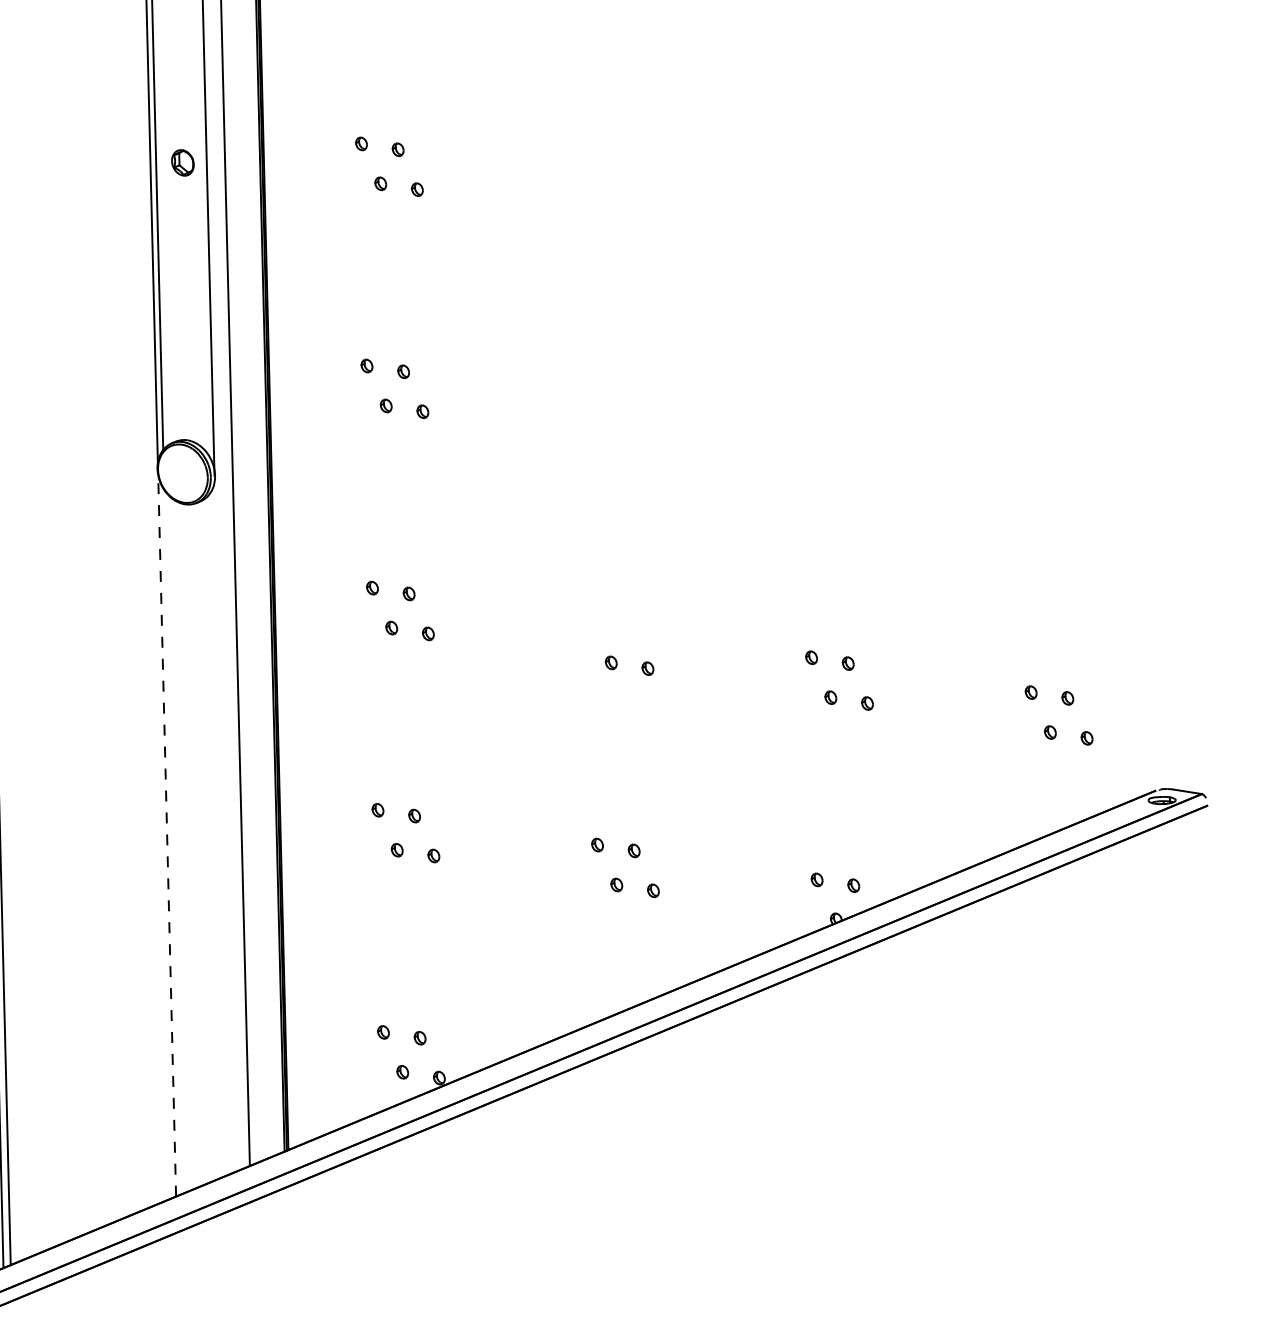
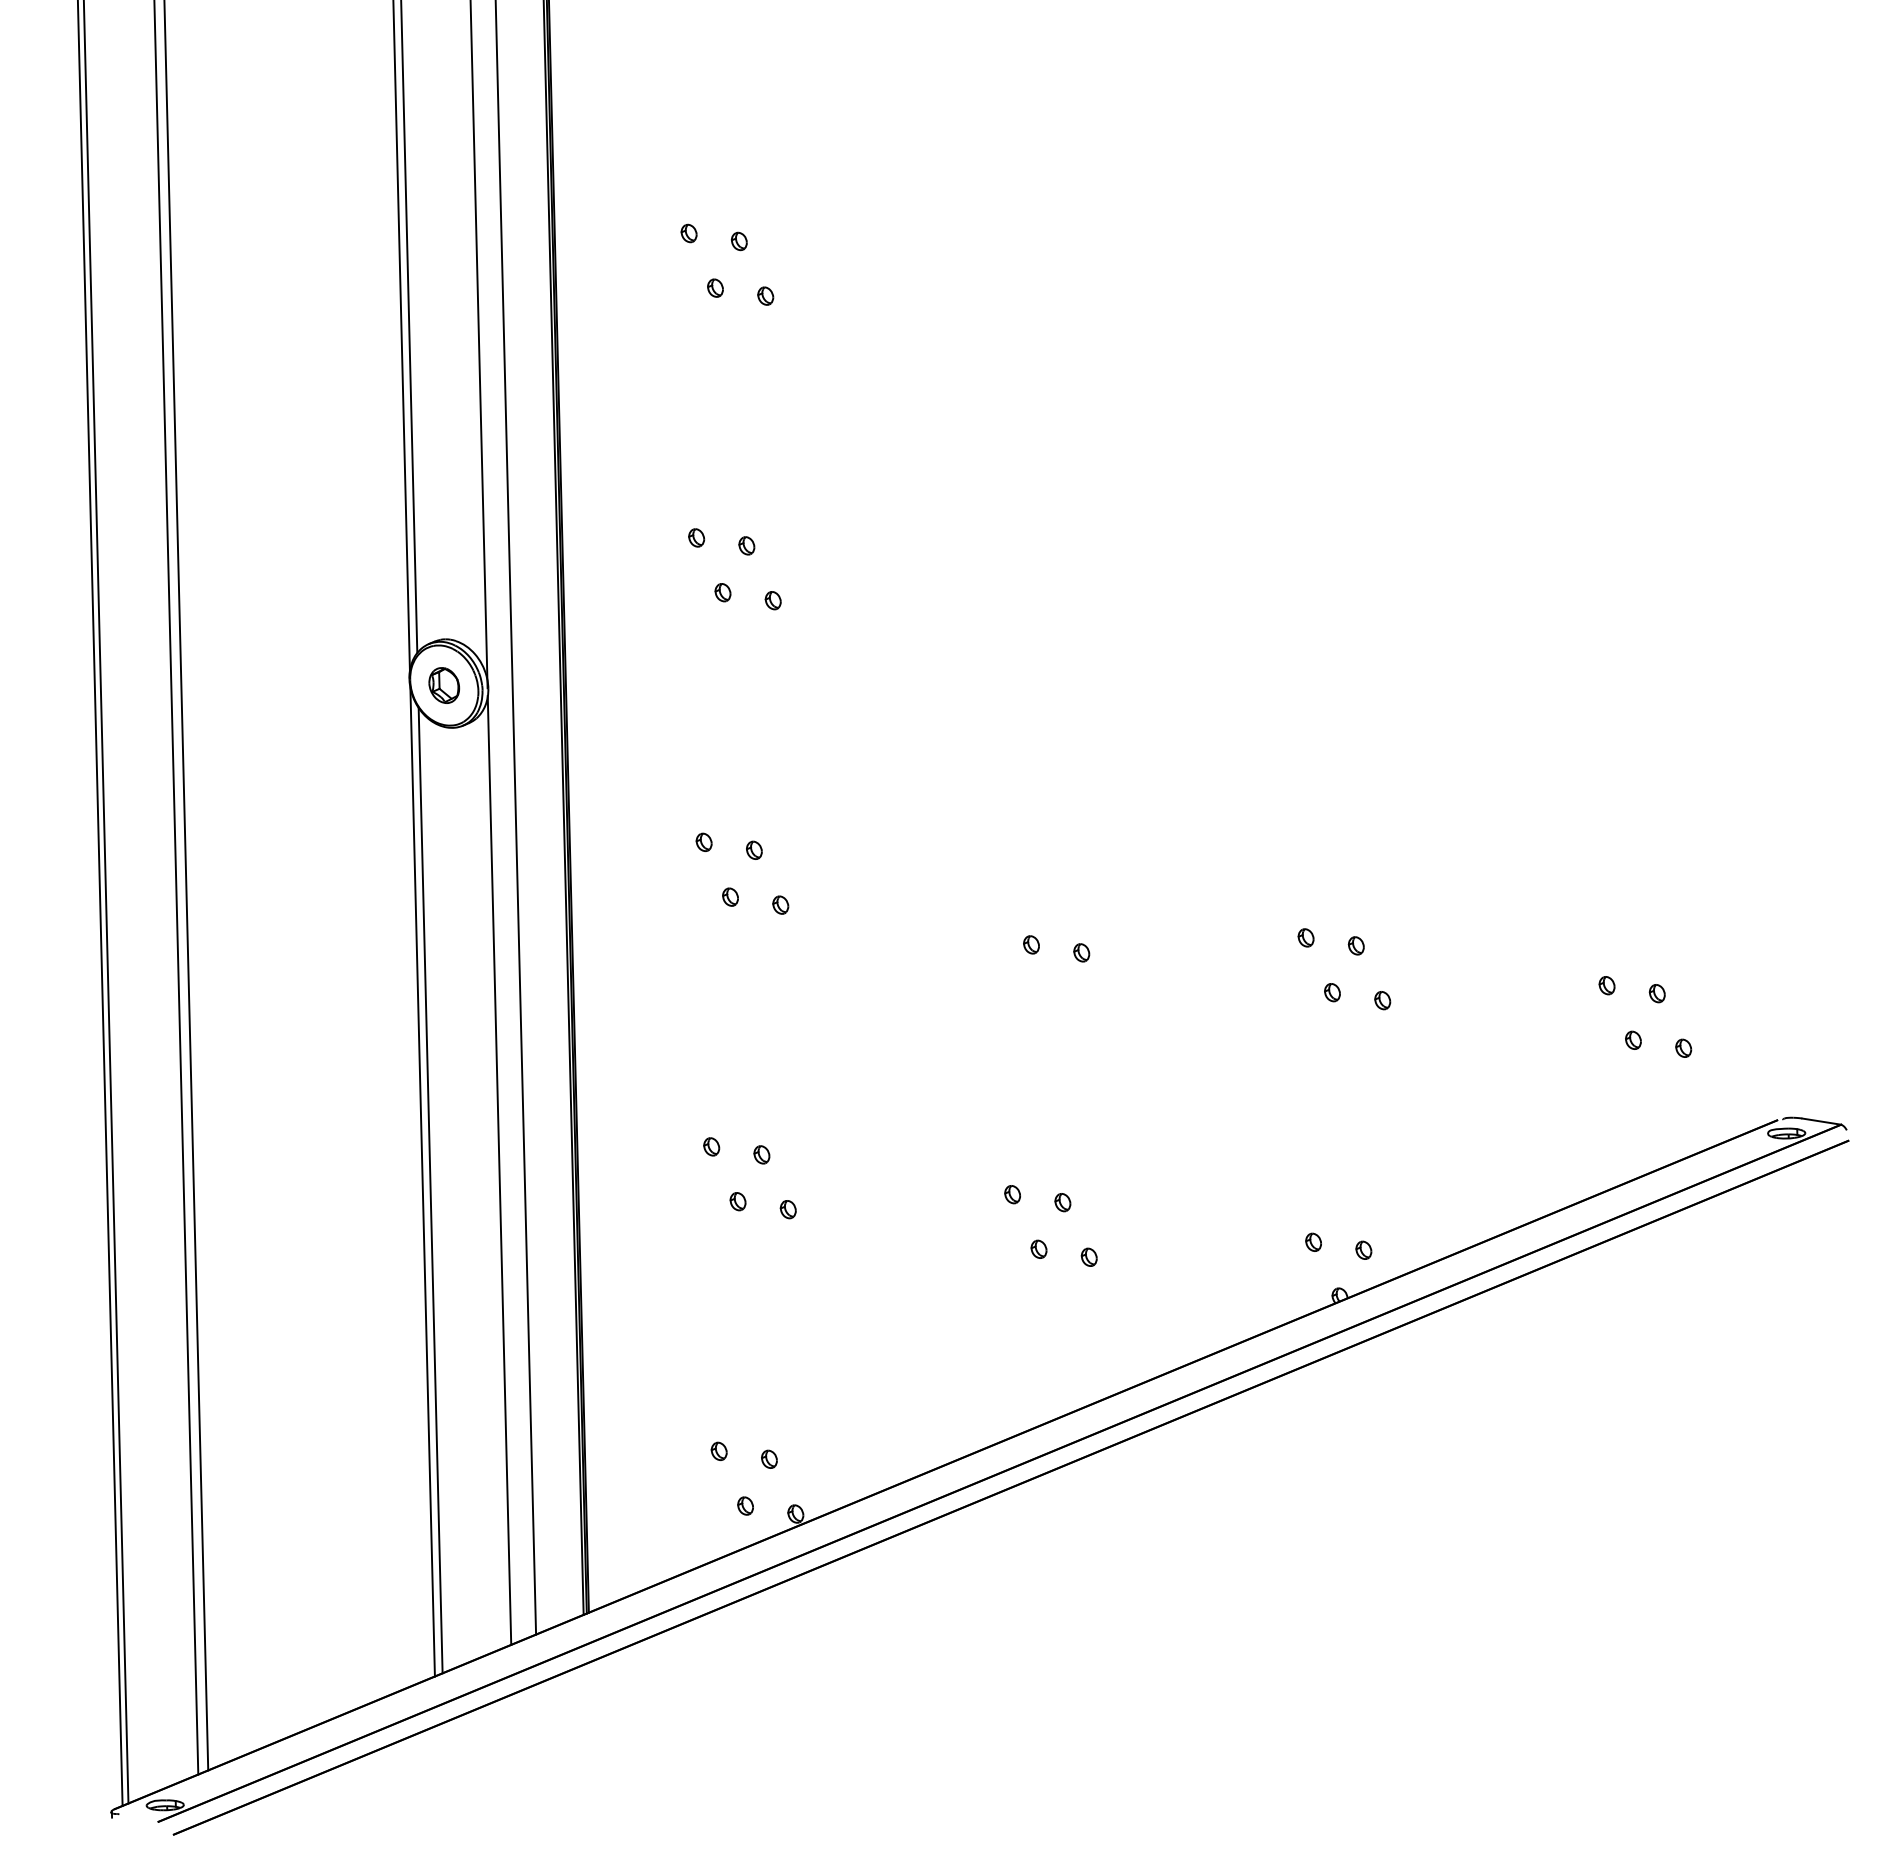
part: (183, 162) -> (444, 685), moved
line: (223, 827) -> (499, 1170), added
line: (167, 836) -> (422, 1182), dashed -> solid
line: (172, 842) -> (430, 1190), added

